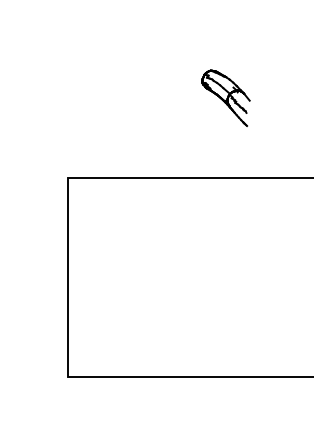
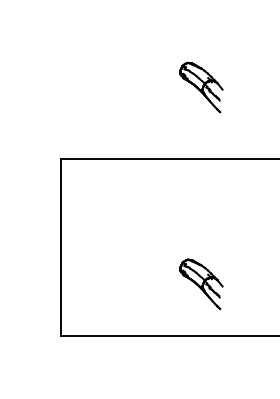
part: (225, 318) -> (201, 283), added

